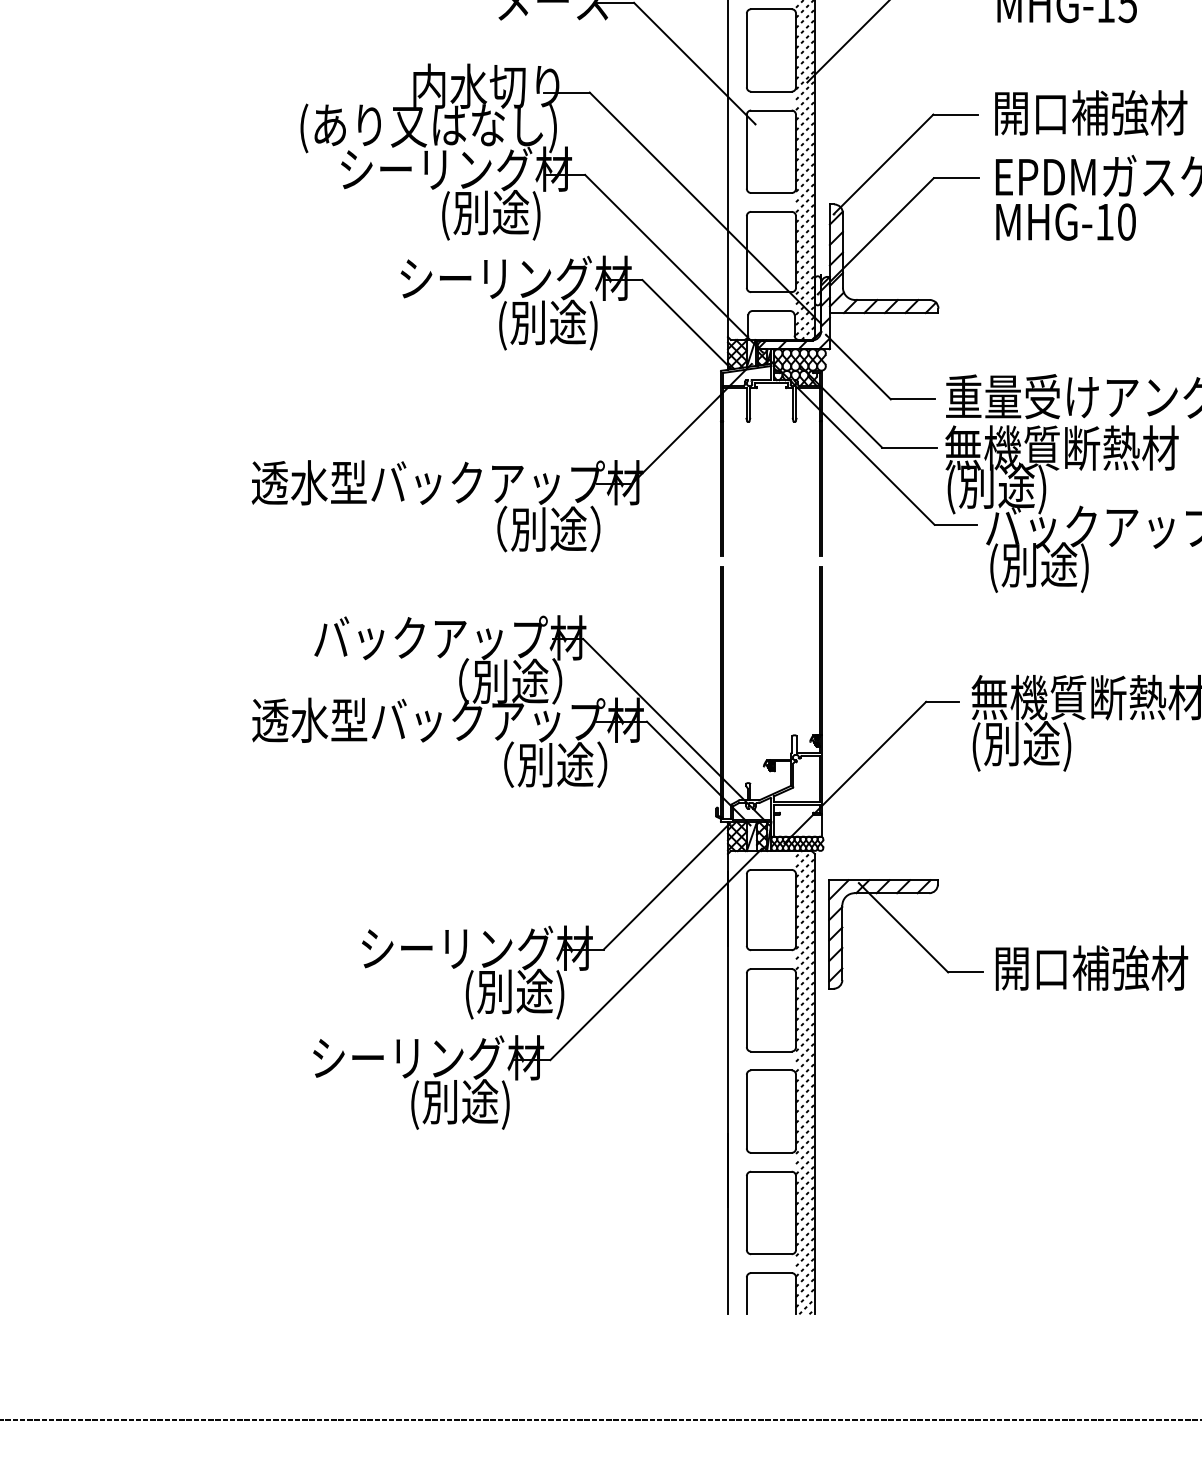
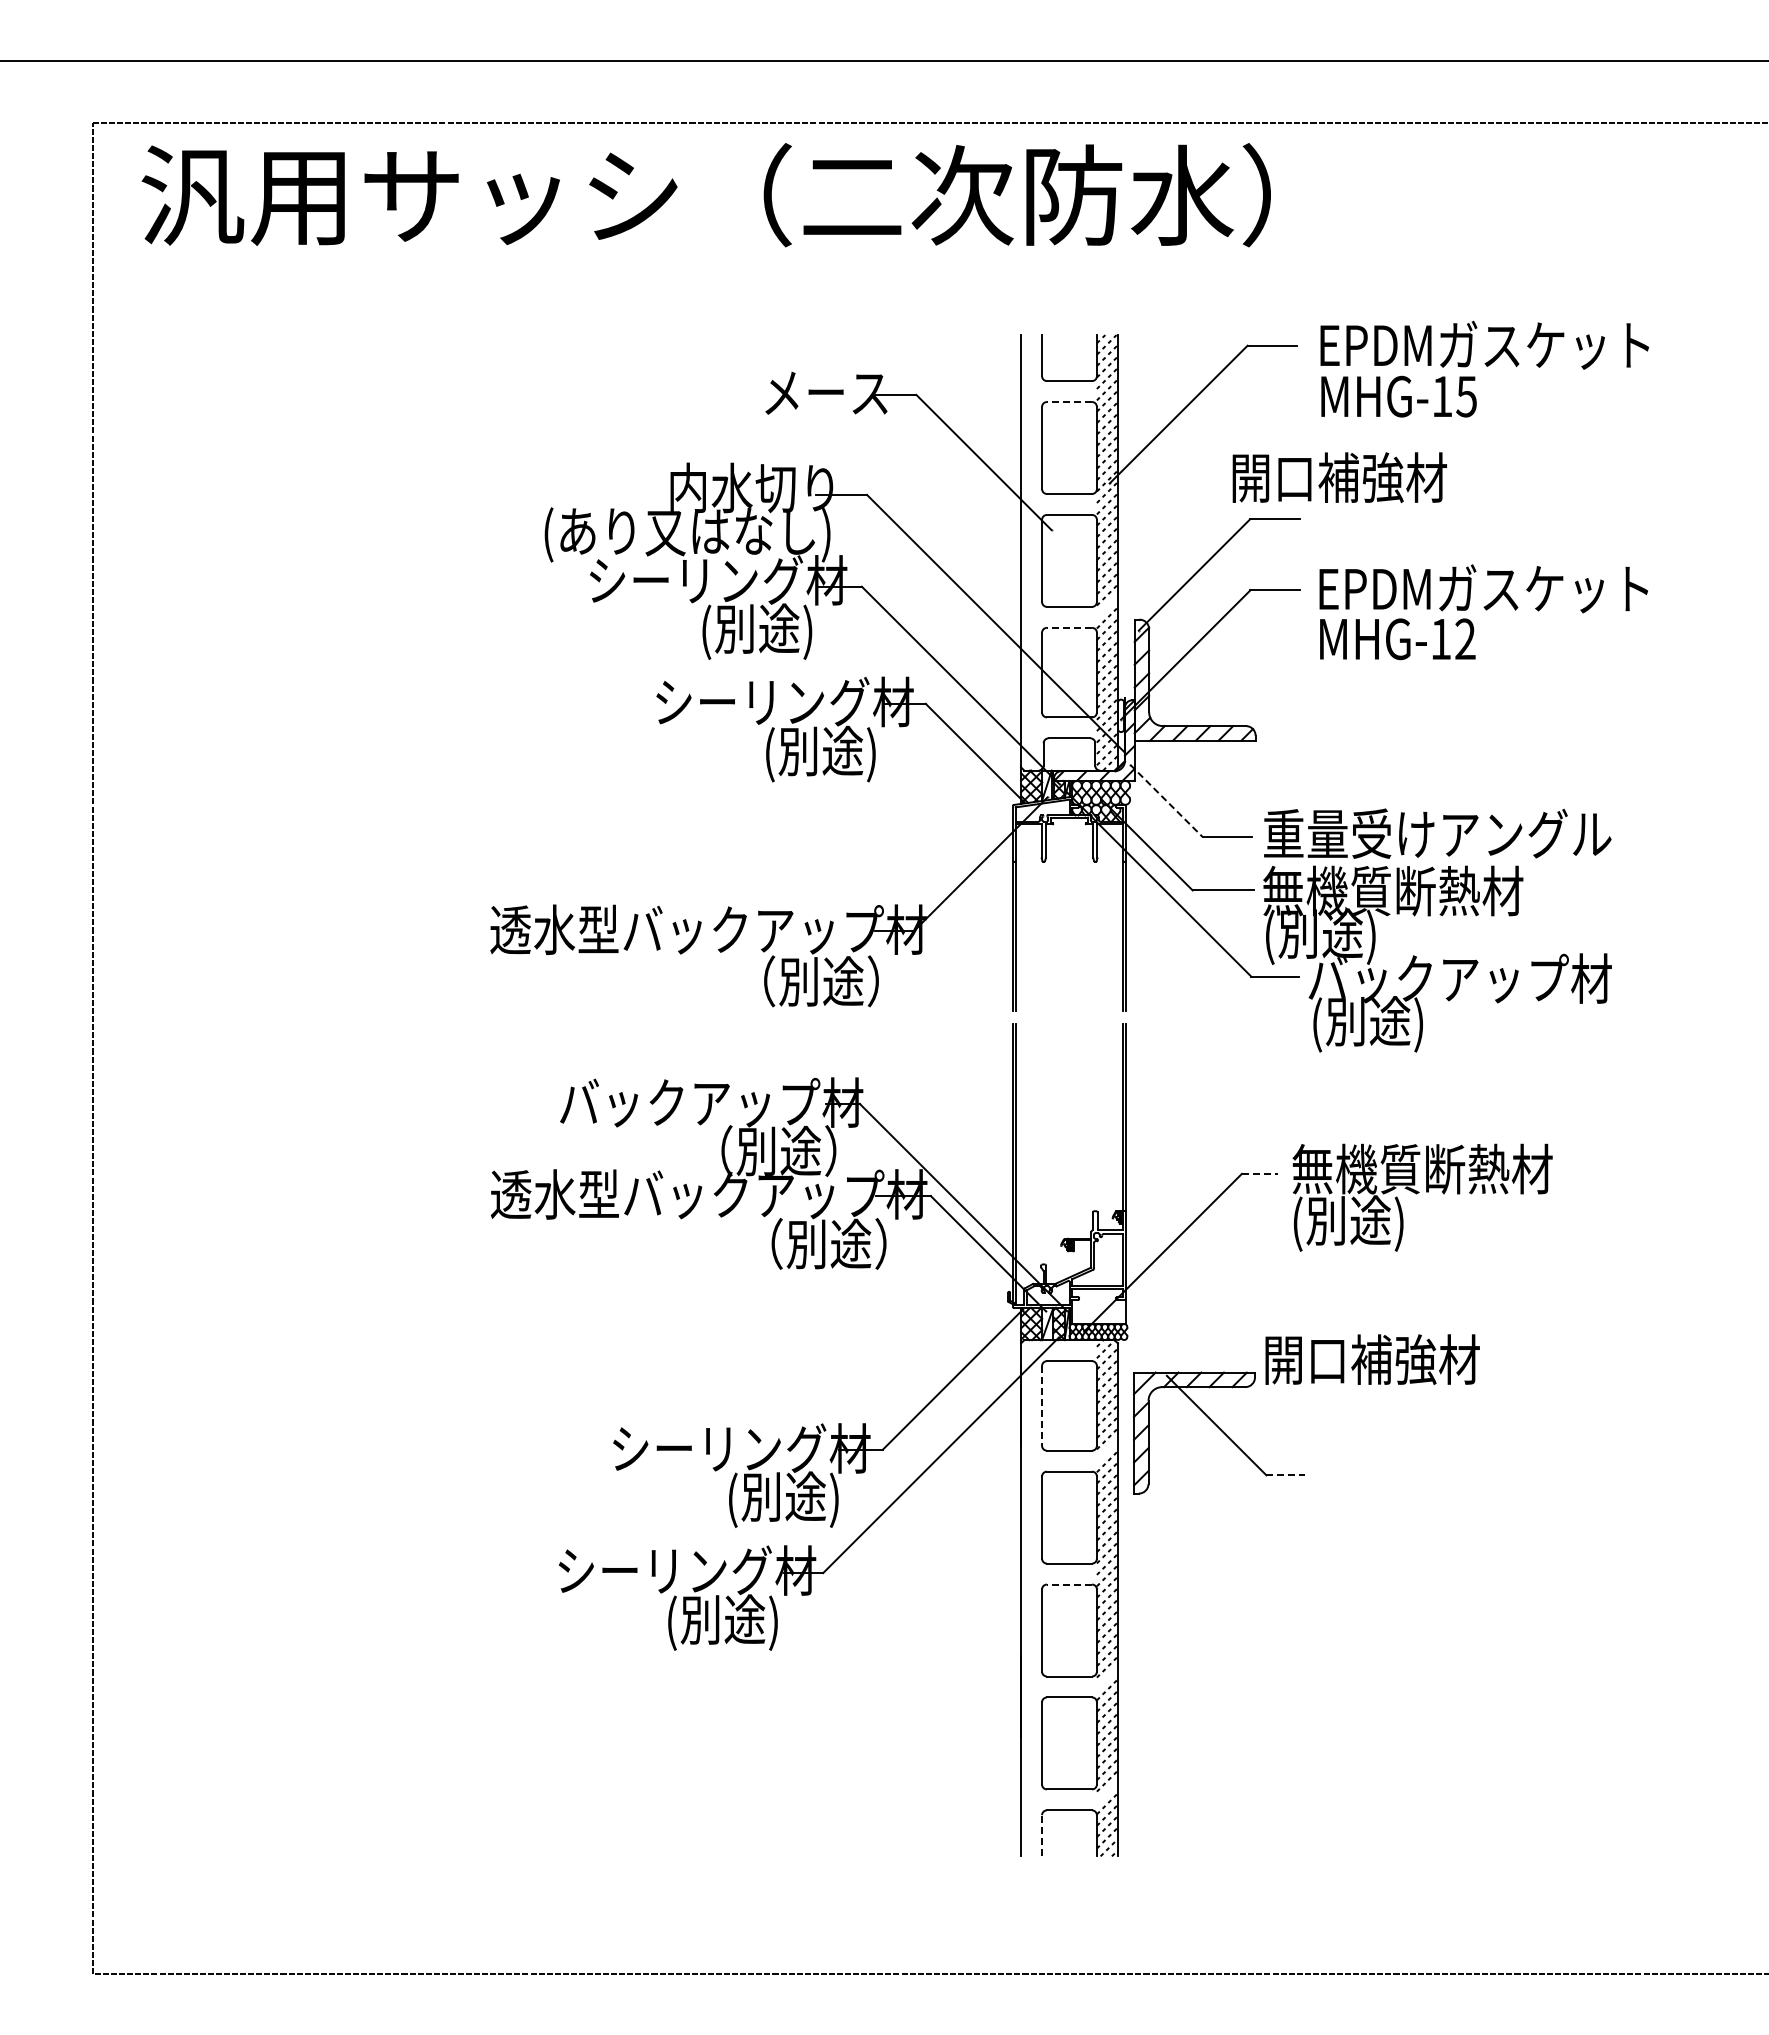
line: (771, 9) -> (1069, 402), solid -> dashed
text: (1090, 112) -> (1339, 477), moved
line: (804, 192) -> (1106, 606), removed
line: (771, 211) -> (1069, 627), solid -> dashed
text: (1126, 222) -> (1465, 639), MHG-10 -> MHG-12
line: (858, 367) -> (1166, 801), solid -> dashed
line: (942, 701) -> (1260, 1173), solid -> dashed
line: (747, 909) -> (1042, 1405), solid -> dashed
line: (804, 949) -> (1106, 1449), removed
text: (1091, 968) -> (1372, 1359), moved
line: (966, 972) -> (1286, 1475), solid -> dashed
line: (771, 1070) -> (1069, 1584), solid -> dashed
line: (804, 1153) -> (1106, 1677), removed
line: (804, 1256) -> (1106, 1791), removed
line: (747, 1295) -> (1042, 1835), solid -> dashed

